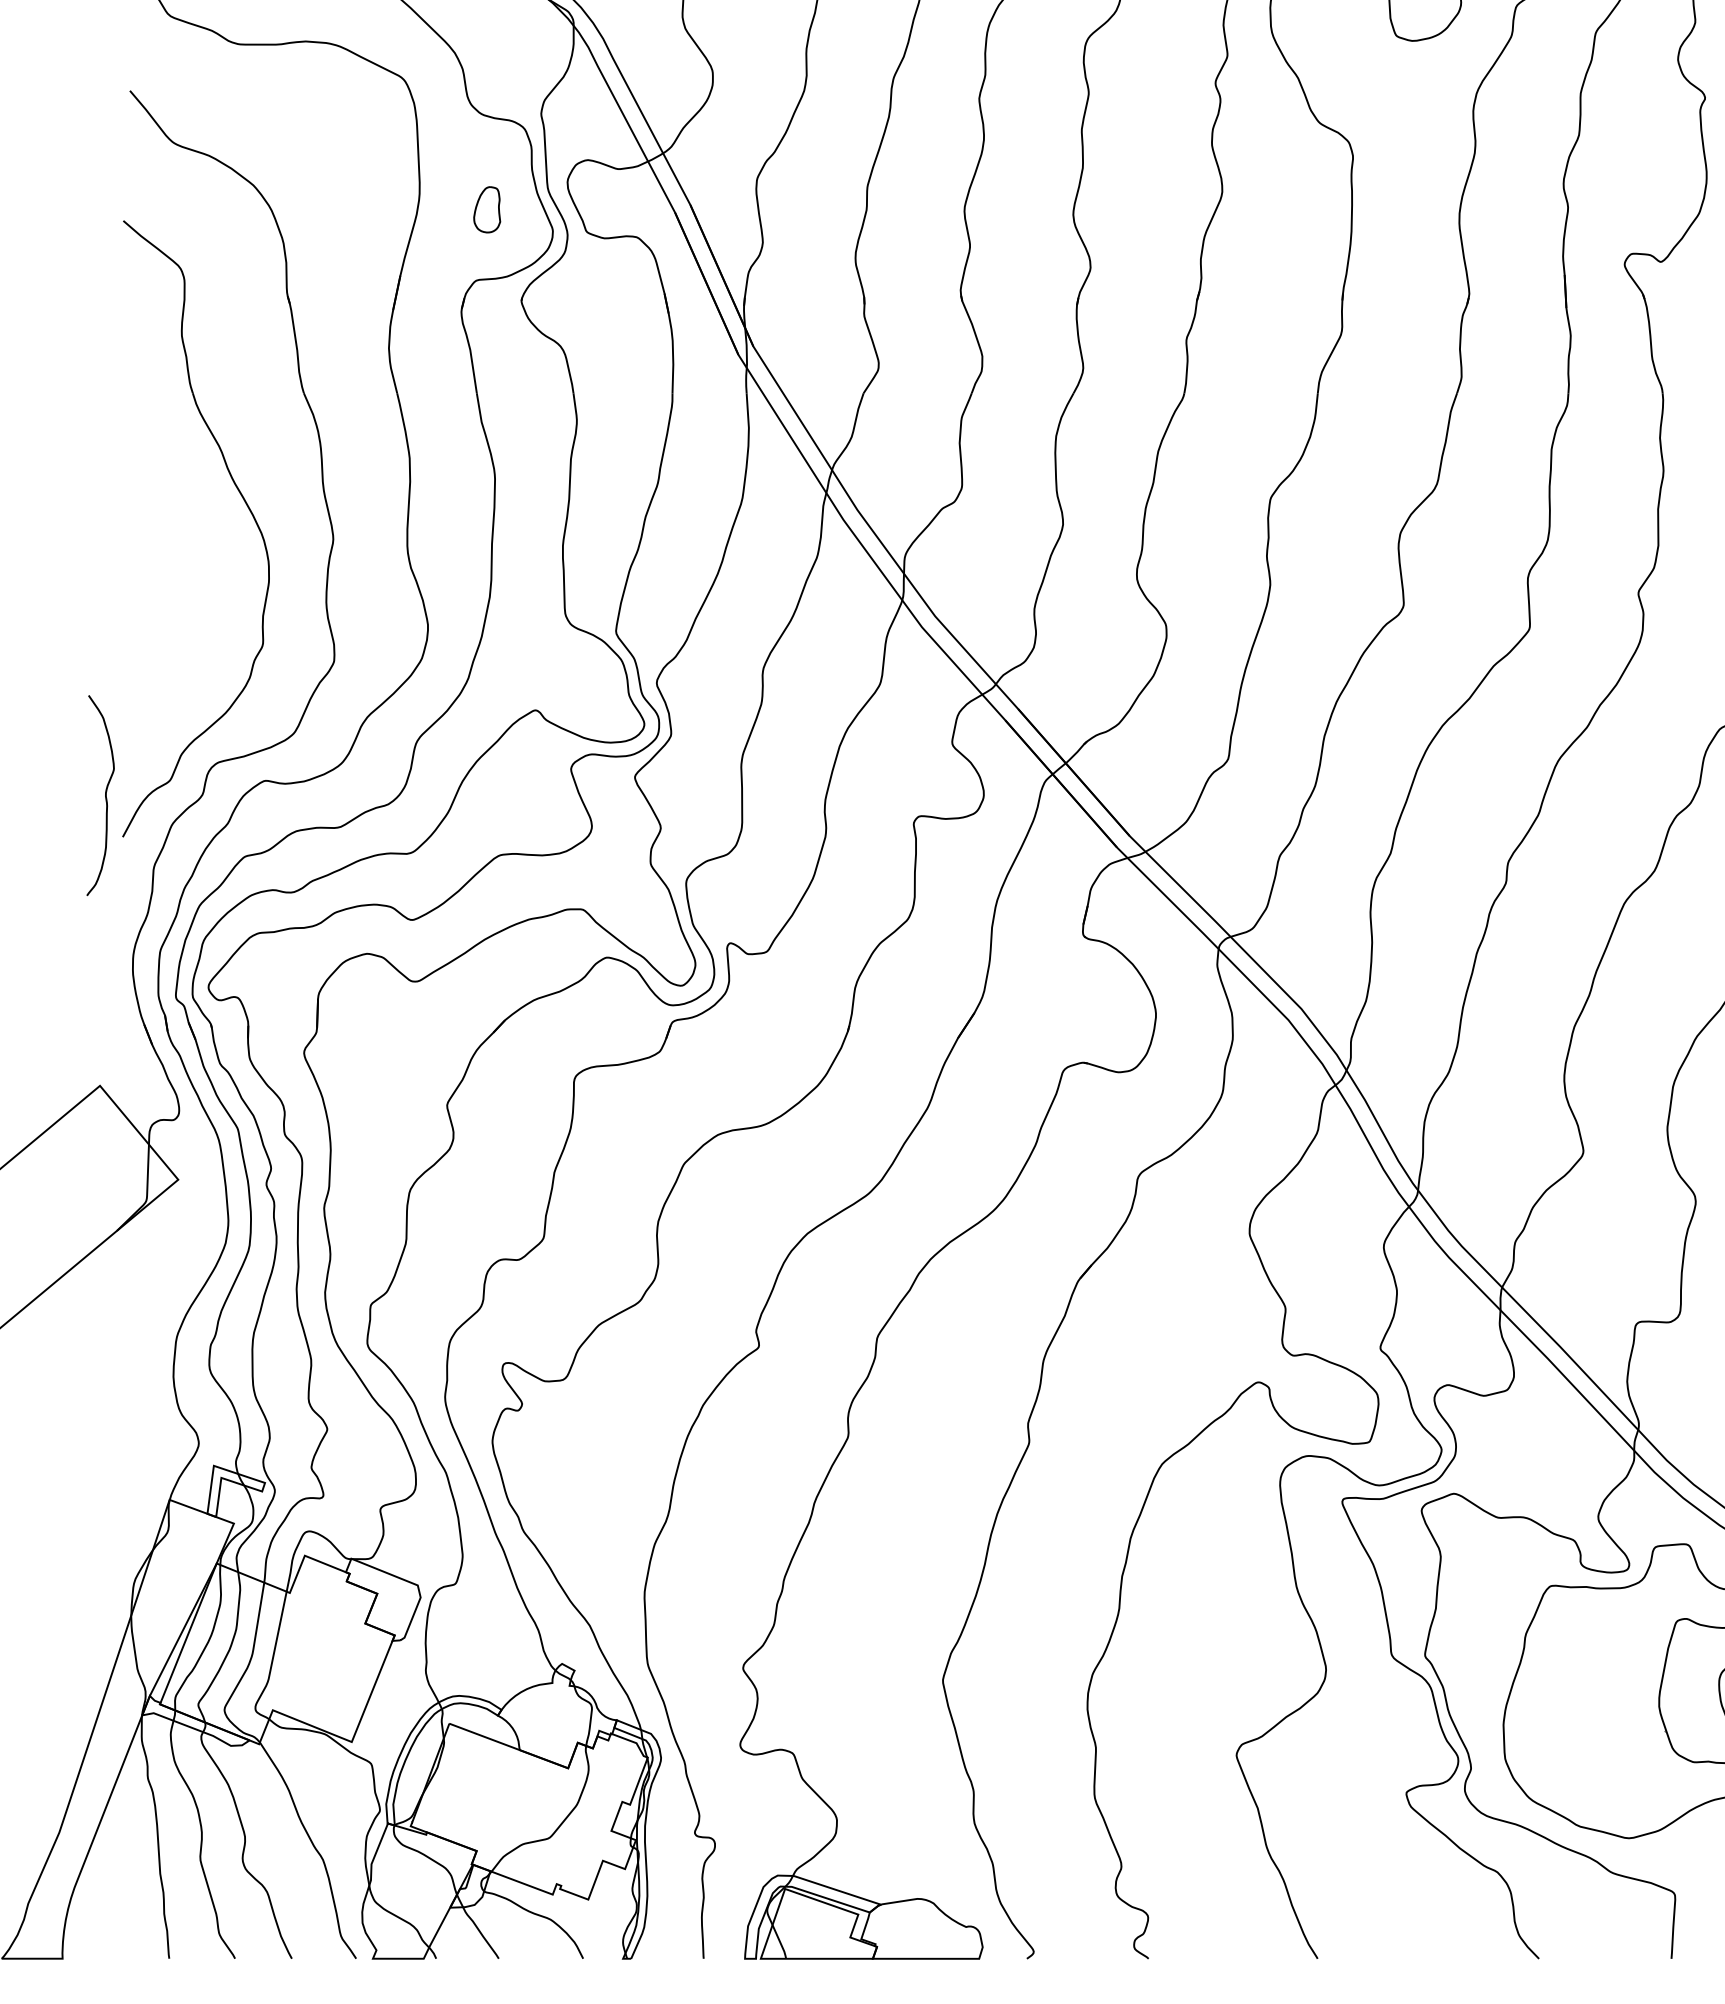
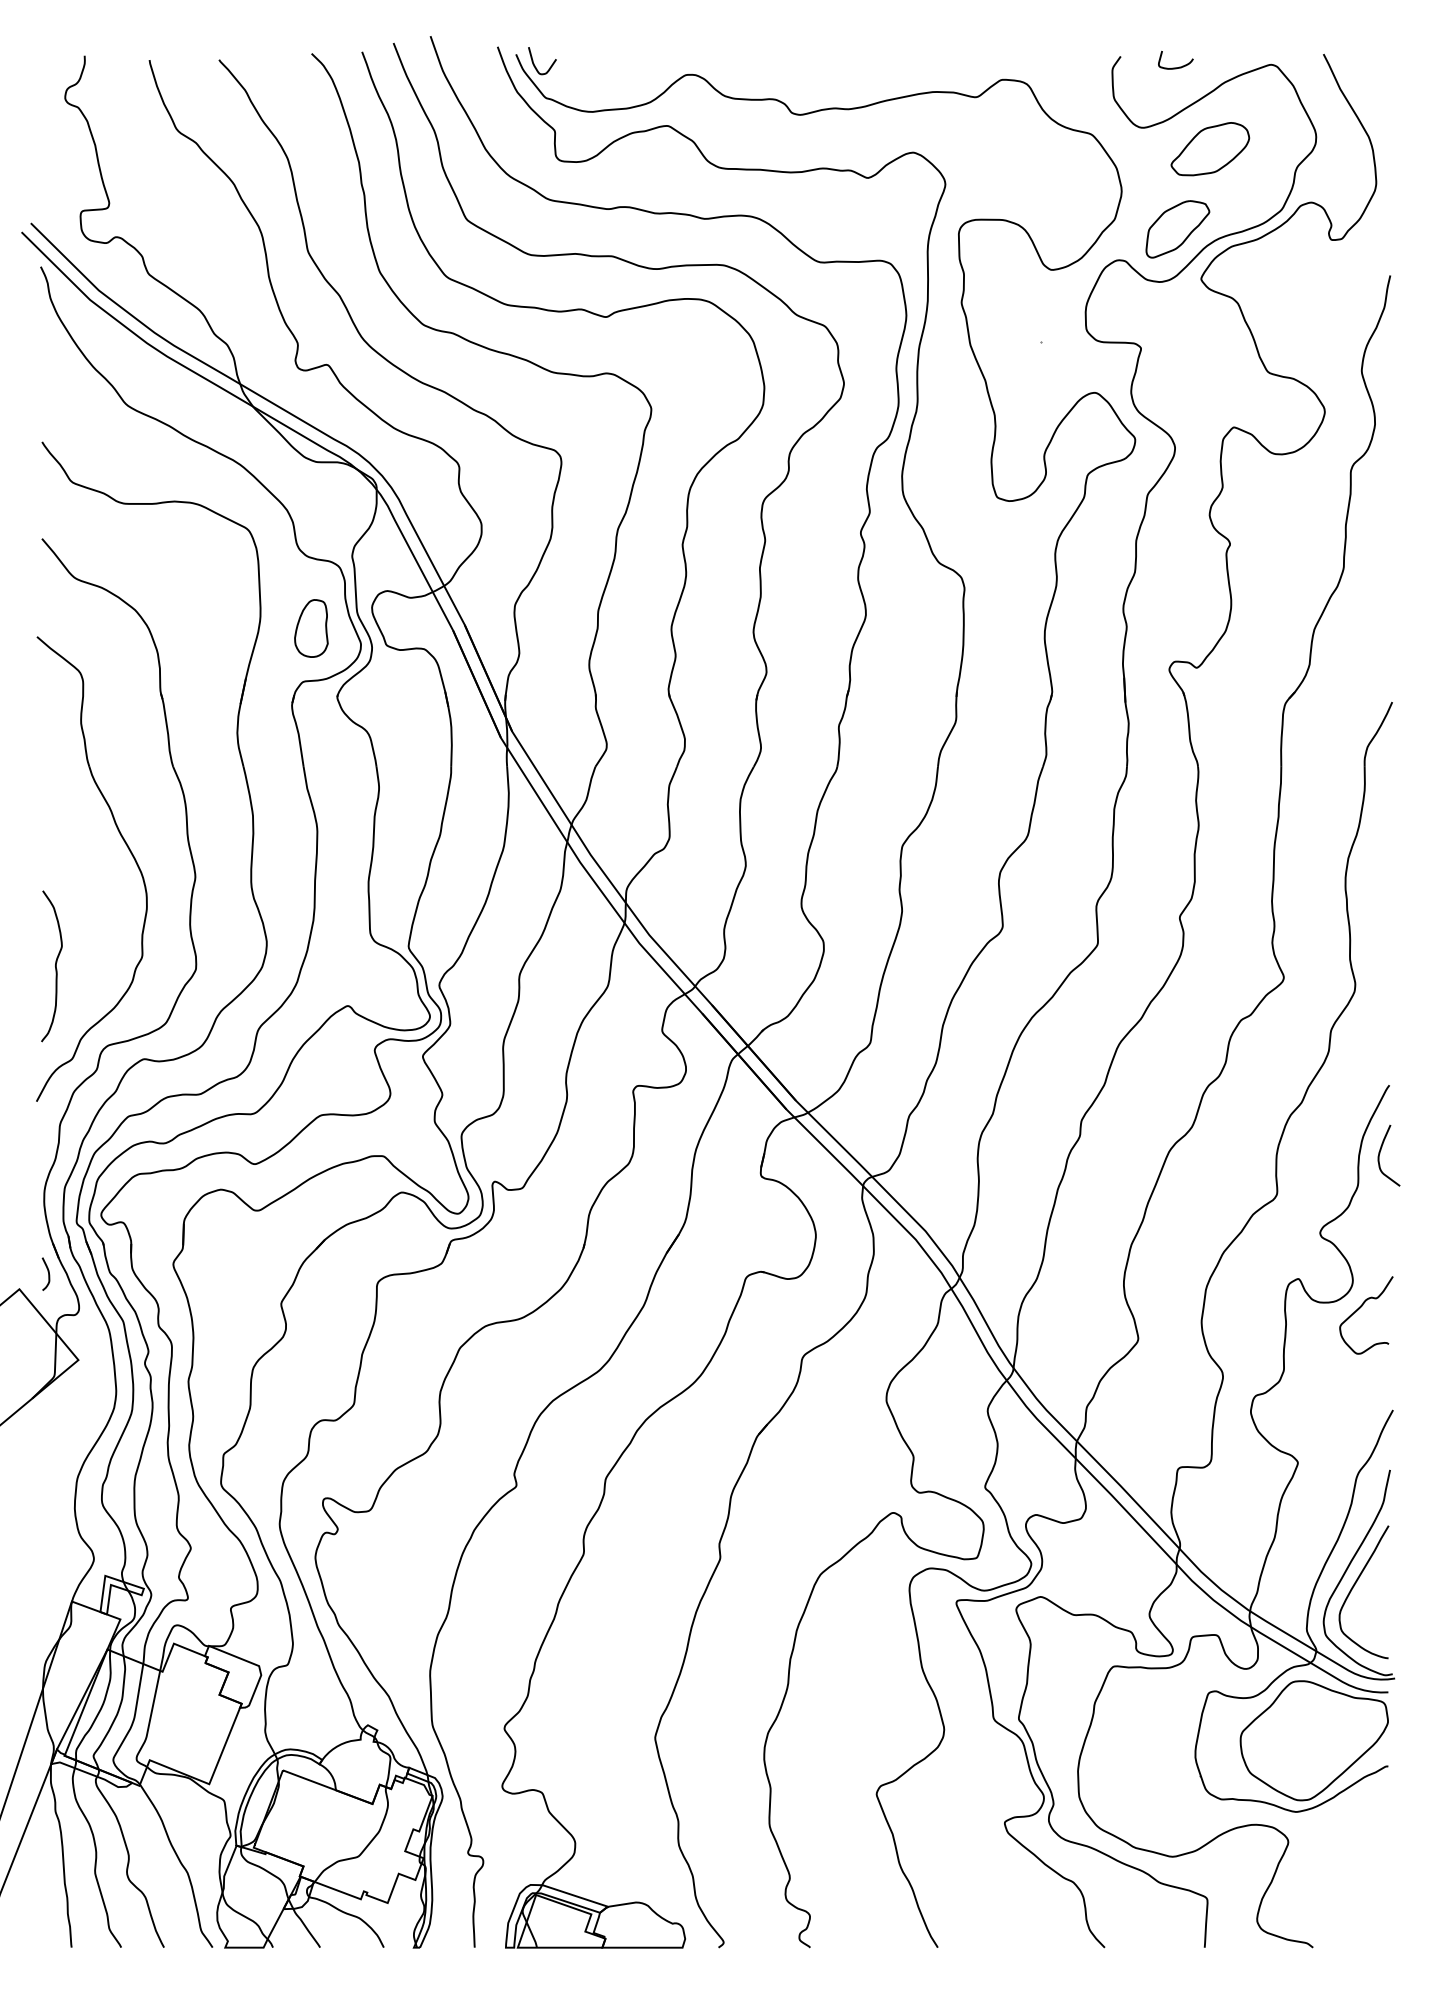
part: (487, 209) -> (311, 628), size x1.67
curve: (105, 795) -> (55, 966), moved
curve: (137, 1062) -> (47, 1271), added

